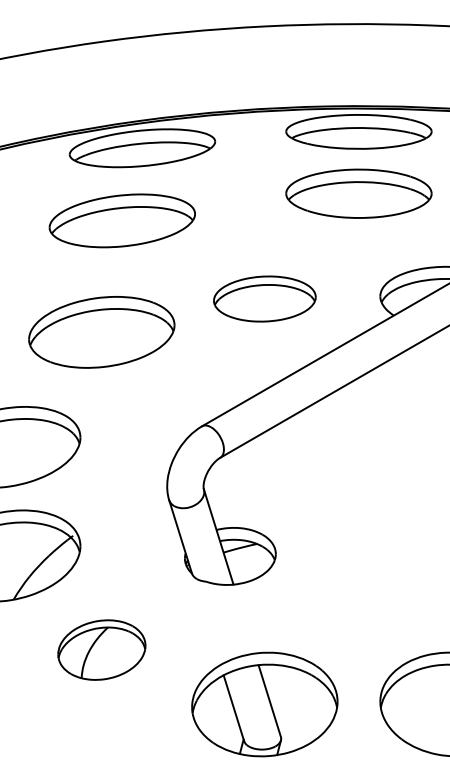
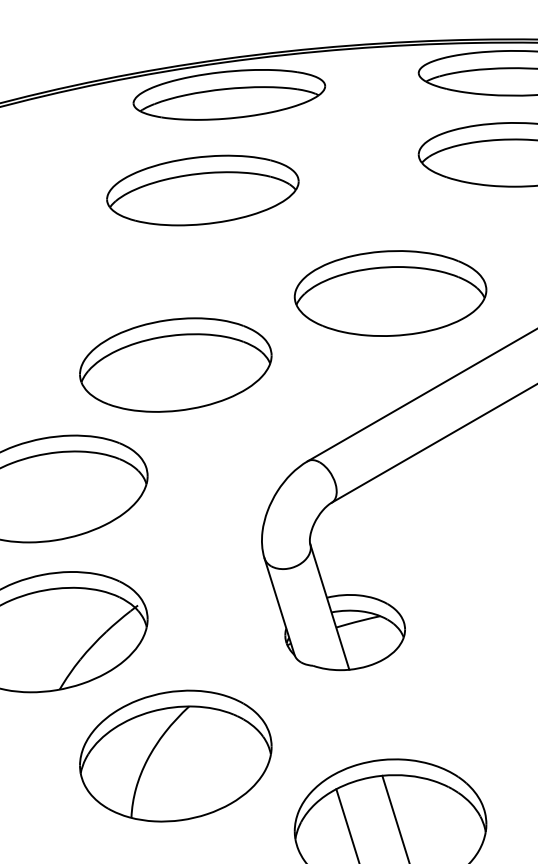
part: (264, 298) -> (390, 292), size x1.43
part: (101, 332) -> (175, 365), moved
part: (101, 649) -> (175, 755), size x1.67

